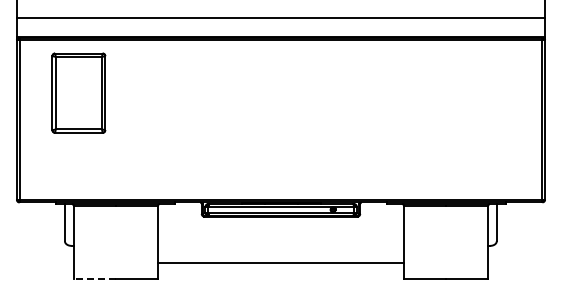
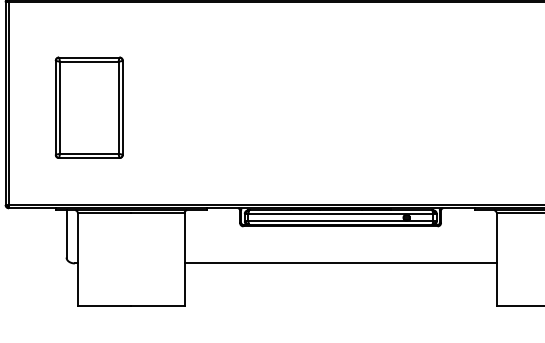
part: (78, 92) -> (88, 106), moved
line: (280, 262) -> (339, 262), moved
line: (94, 279) -> (104, 306), dashed -> solid

